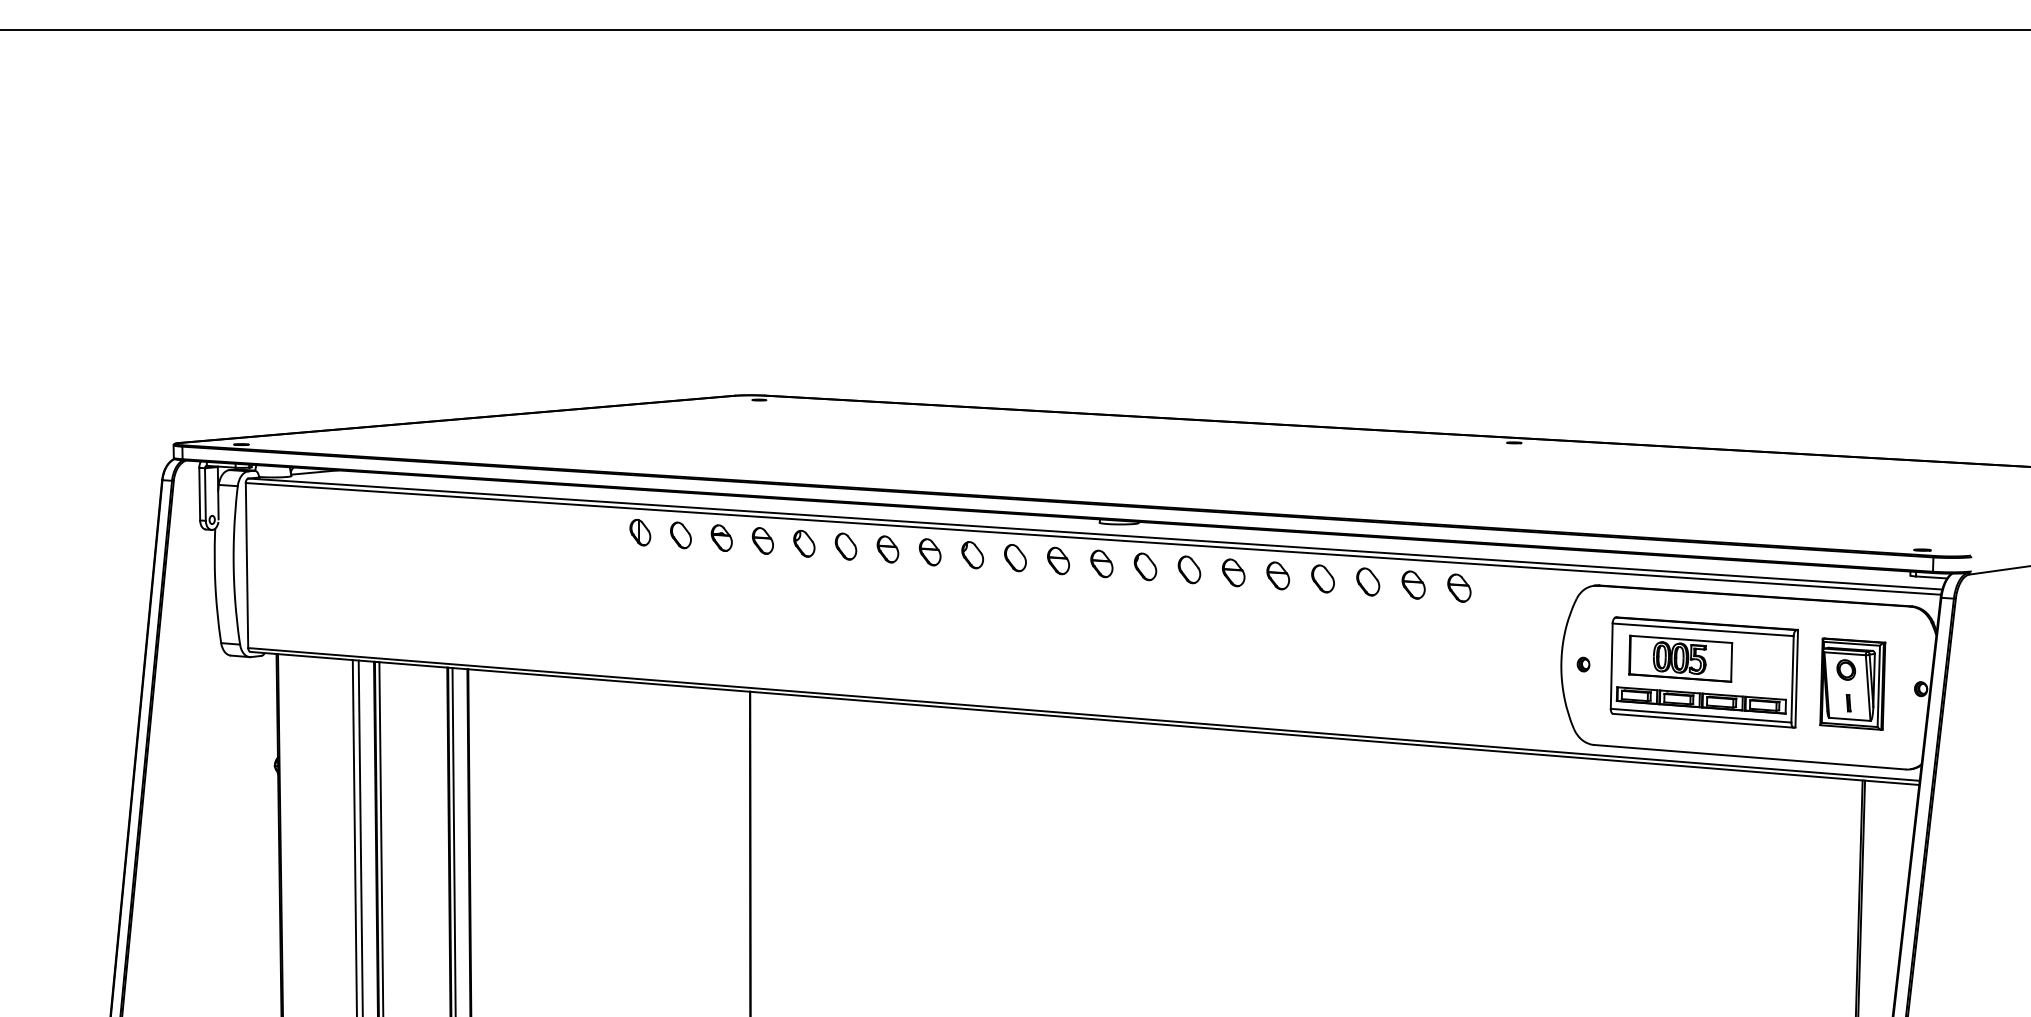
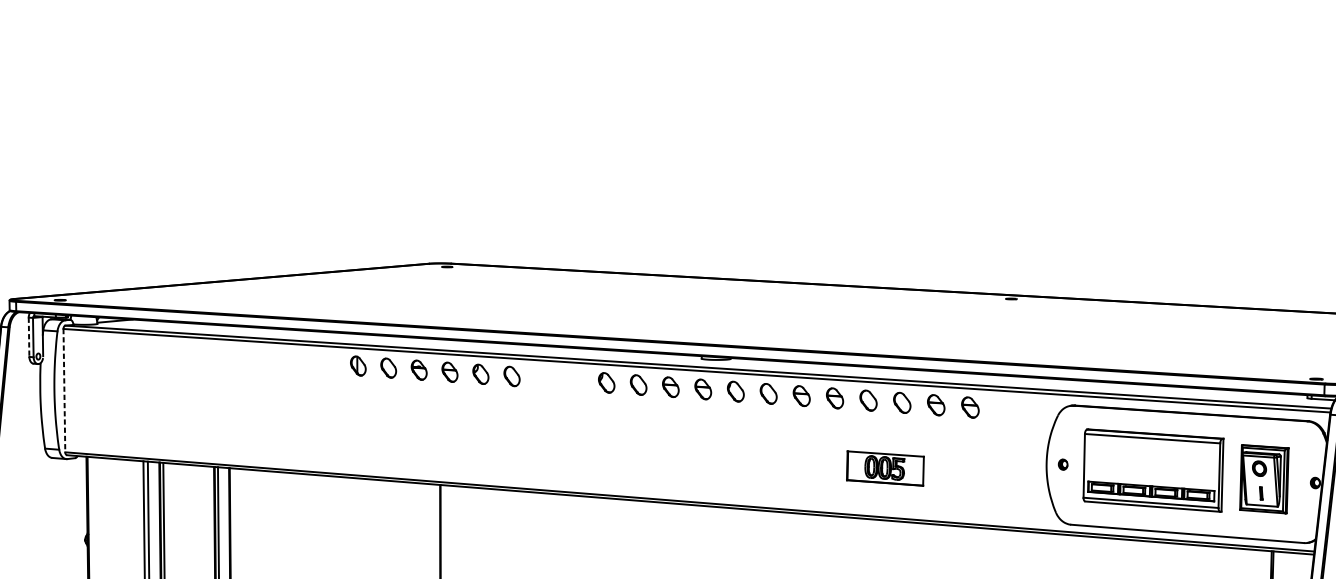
line: (199, 494) -> (28, 337), solid -> dashed
part: (887, 549) -> (543, 378), removed
part: (929, 552) -> (574, 380), removed
line: (247, 565) -> (64, 390), solid -> dashed
part: (1680, 658) -> (885, 468), moved

